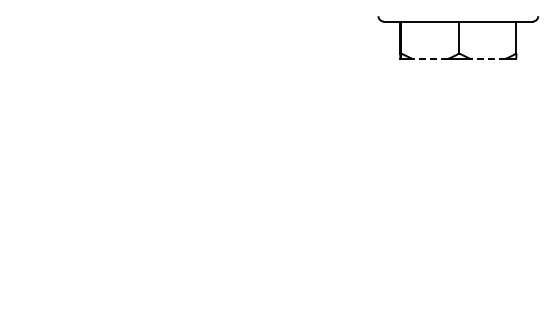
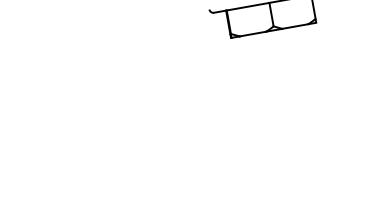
line: (429, 58) -> (252, 33), dashed -> solid
line: (487, 58) -> (295, 26), dashed -> solid

